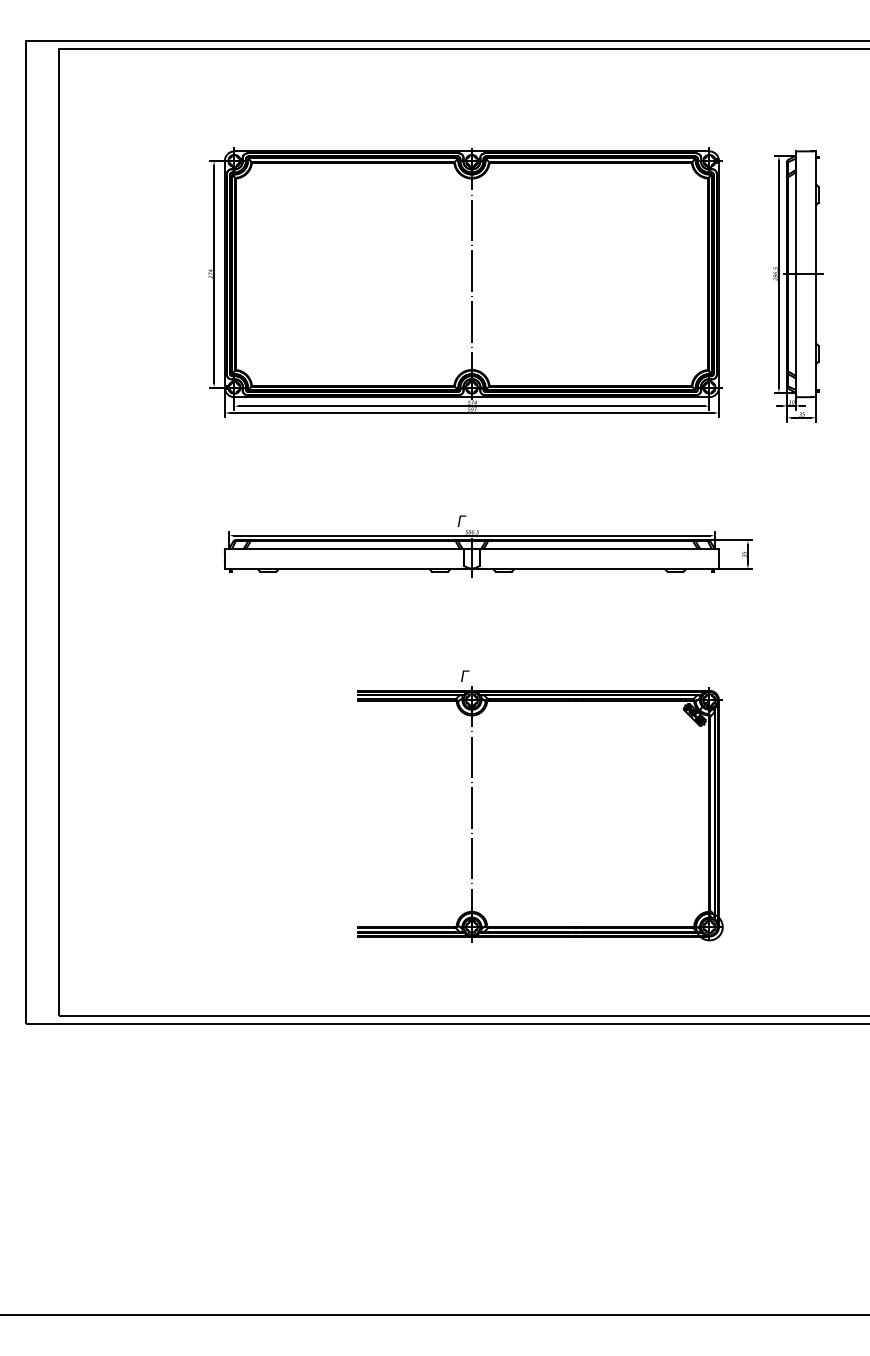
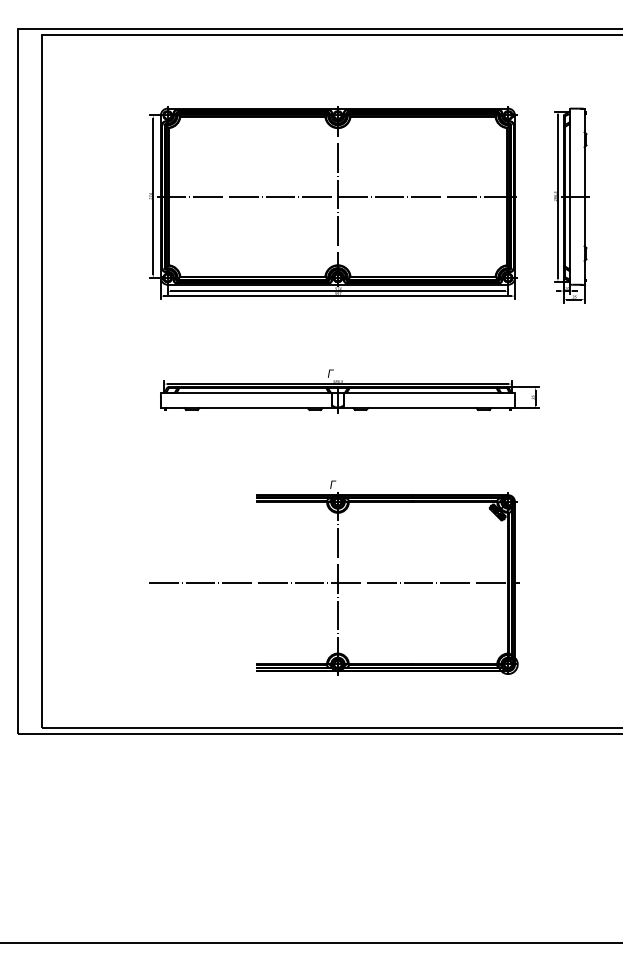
line: (472, 274) -> (338, 196), added
line: (467, 813) -> (334, 583), added

